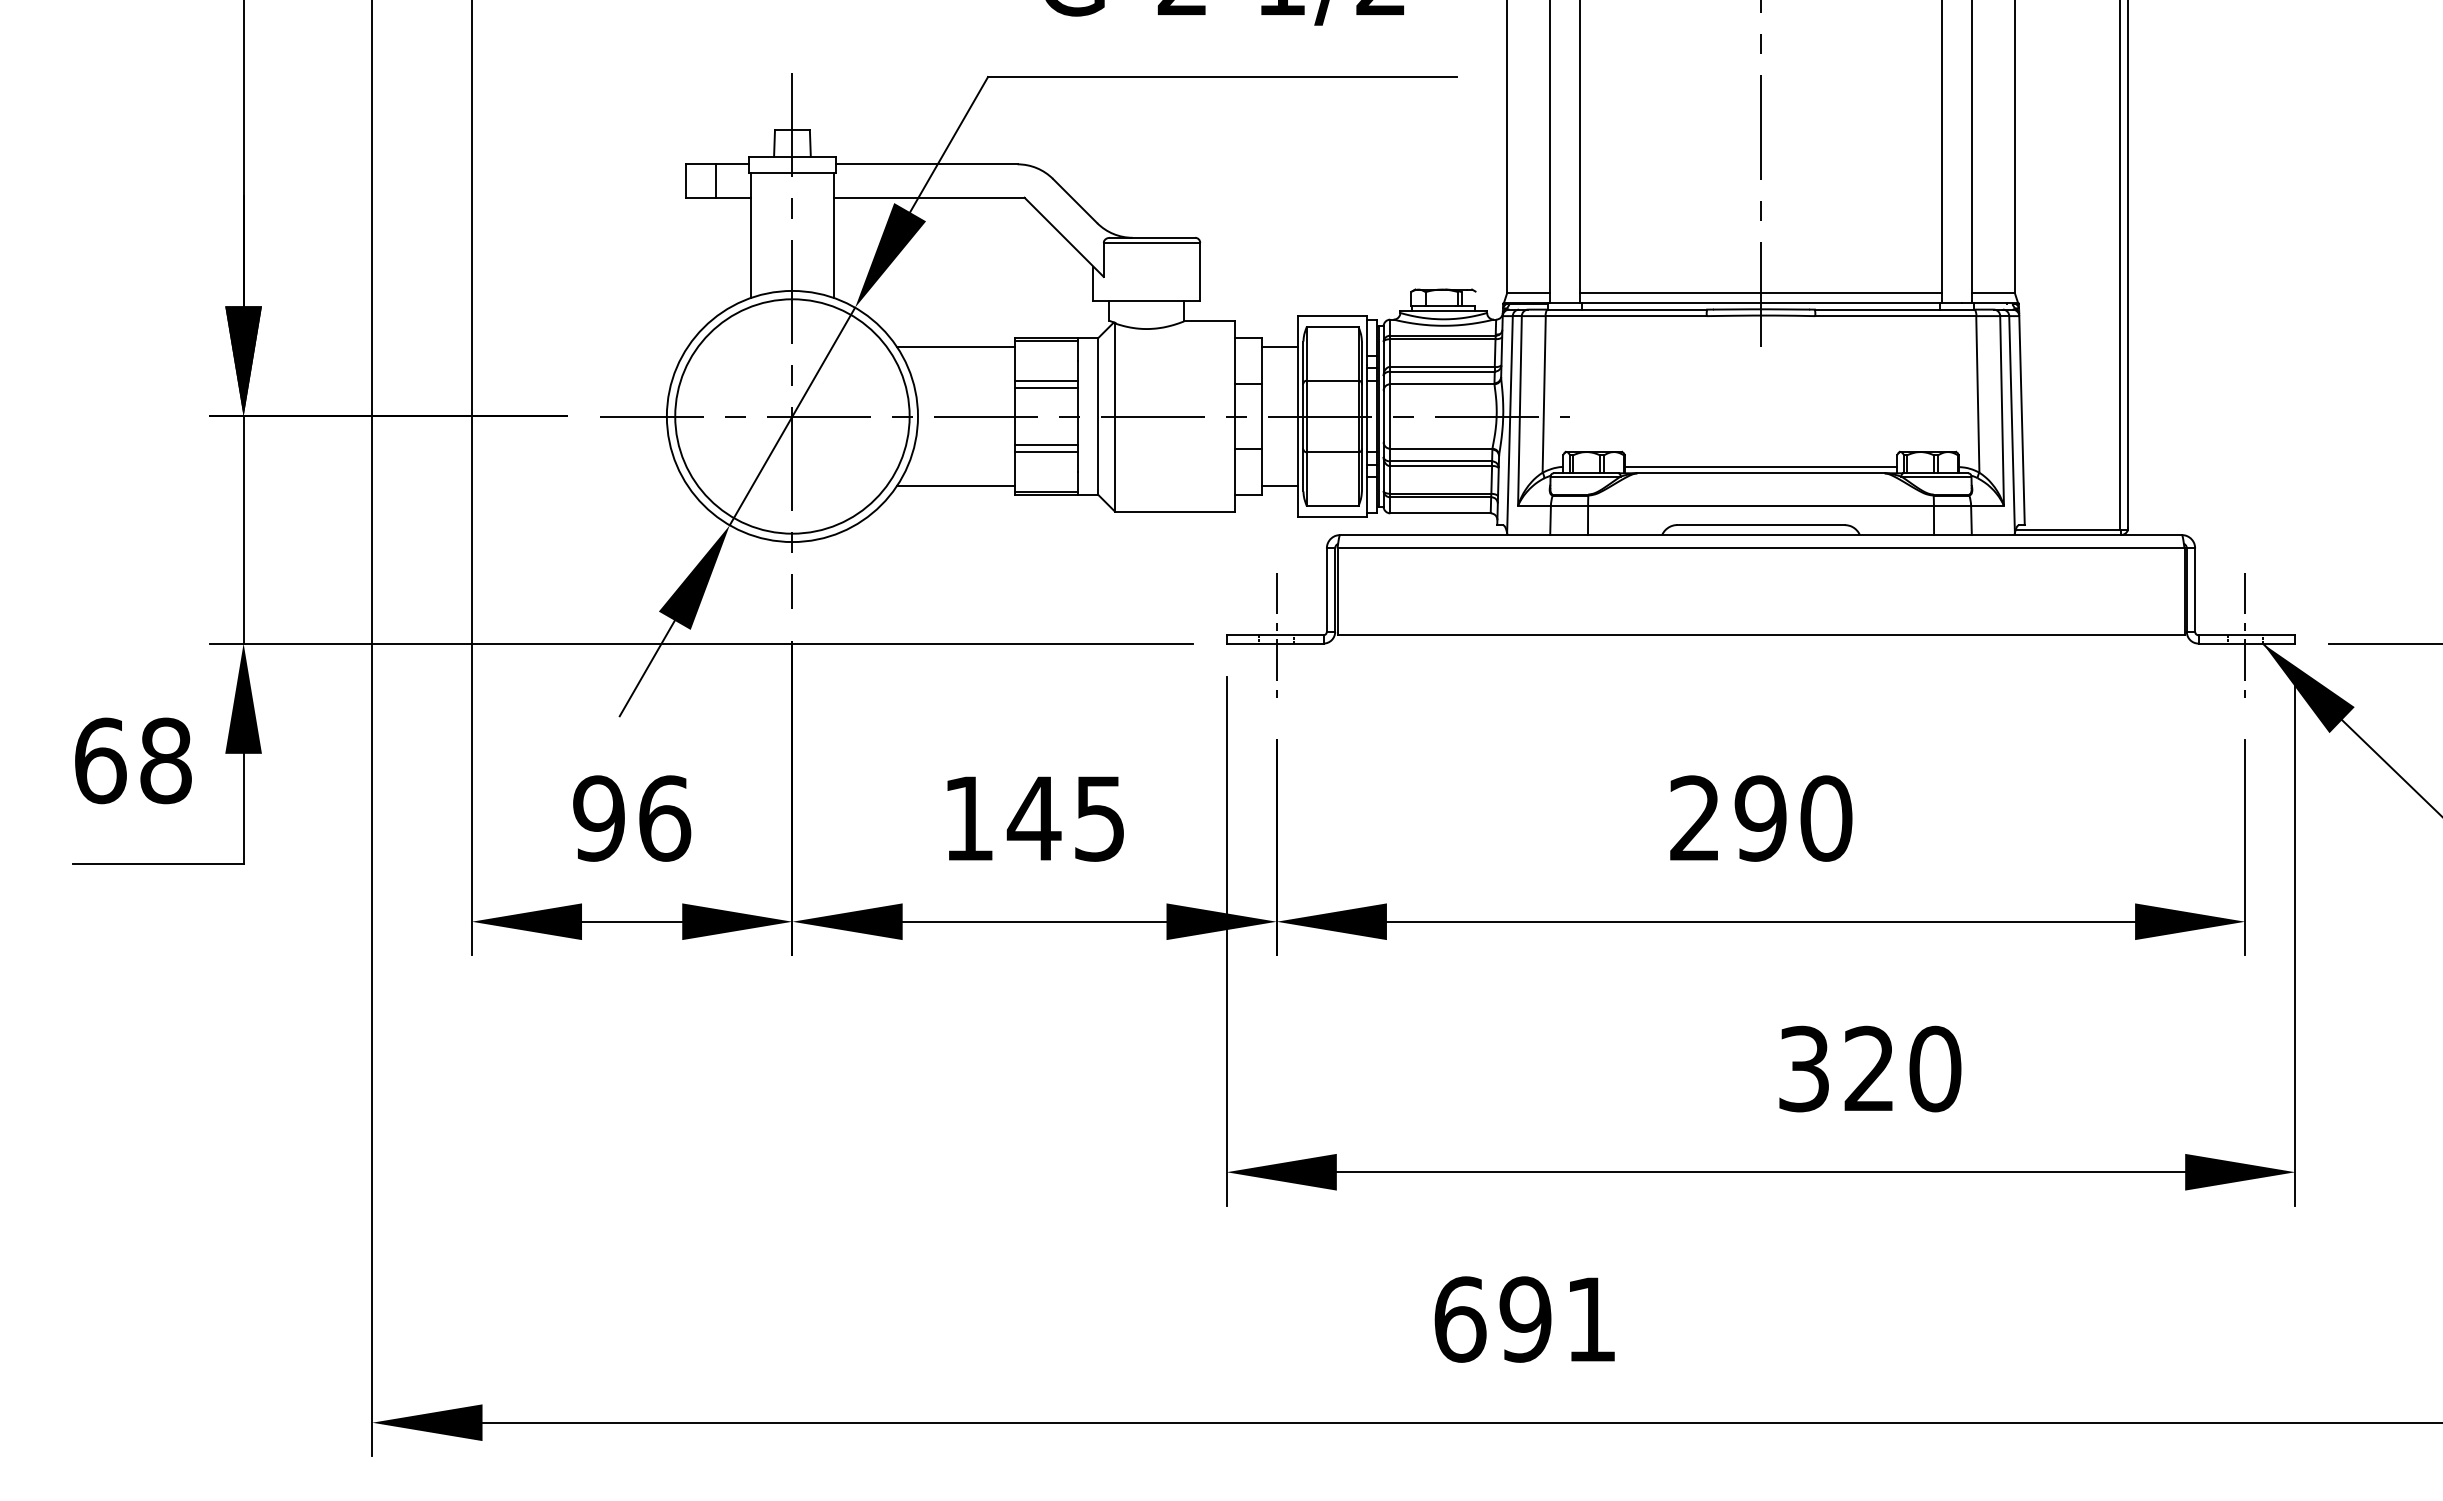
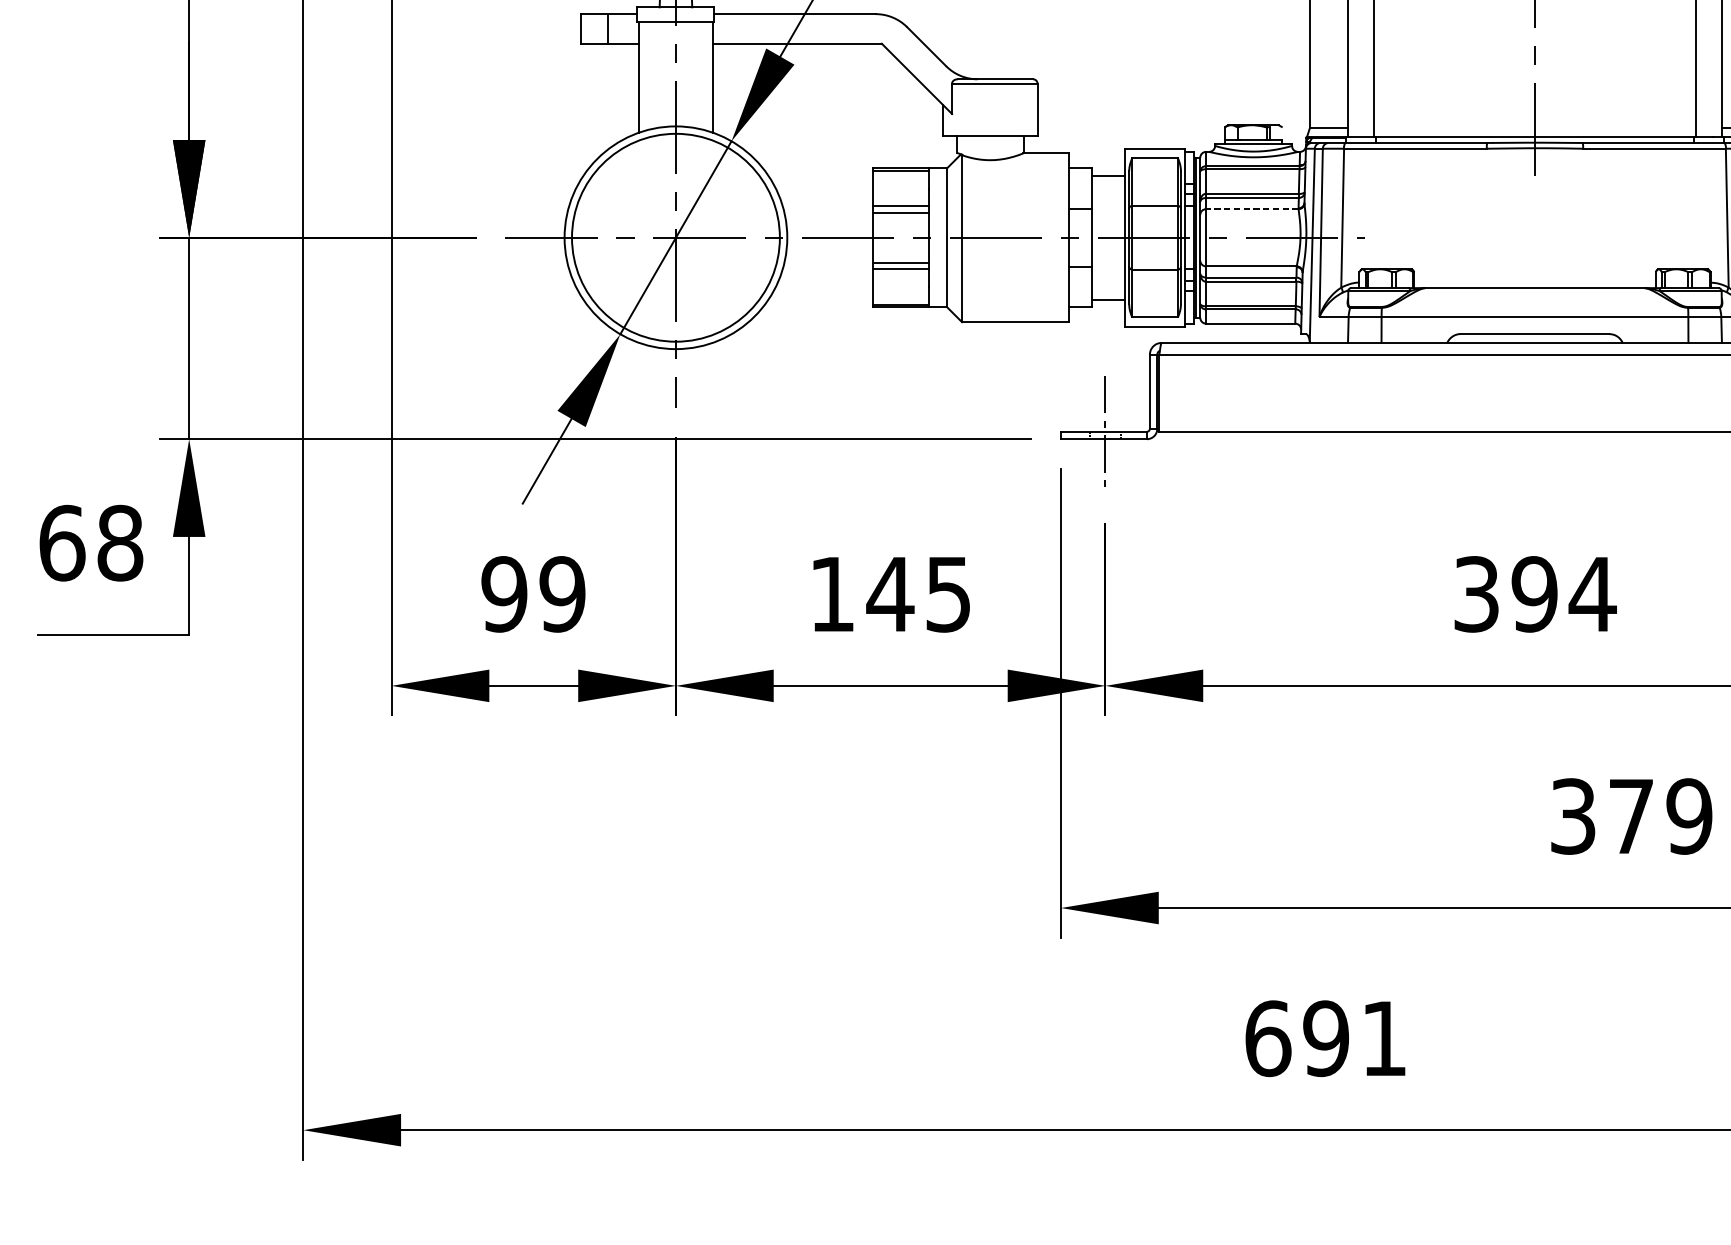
line: (1761, 293) -> (1535, 128), removed
line: (955, 346) -> (820, 175), removed
line: (1441, 384) -> (1251, 209), solid -> dashed
line: (1760, 466) -> (1534, 282), removed
line: (955, 486) -> (820, 299), removed
text: (664, 818) -> (562, 594), 96 -> 99
text: (1761, 818) -> (1535, 594), 290 -> 394
text: (1902, 1068) -> (1660, 816), 320 -> 379

